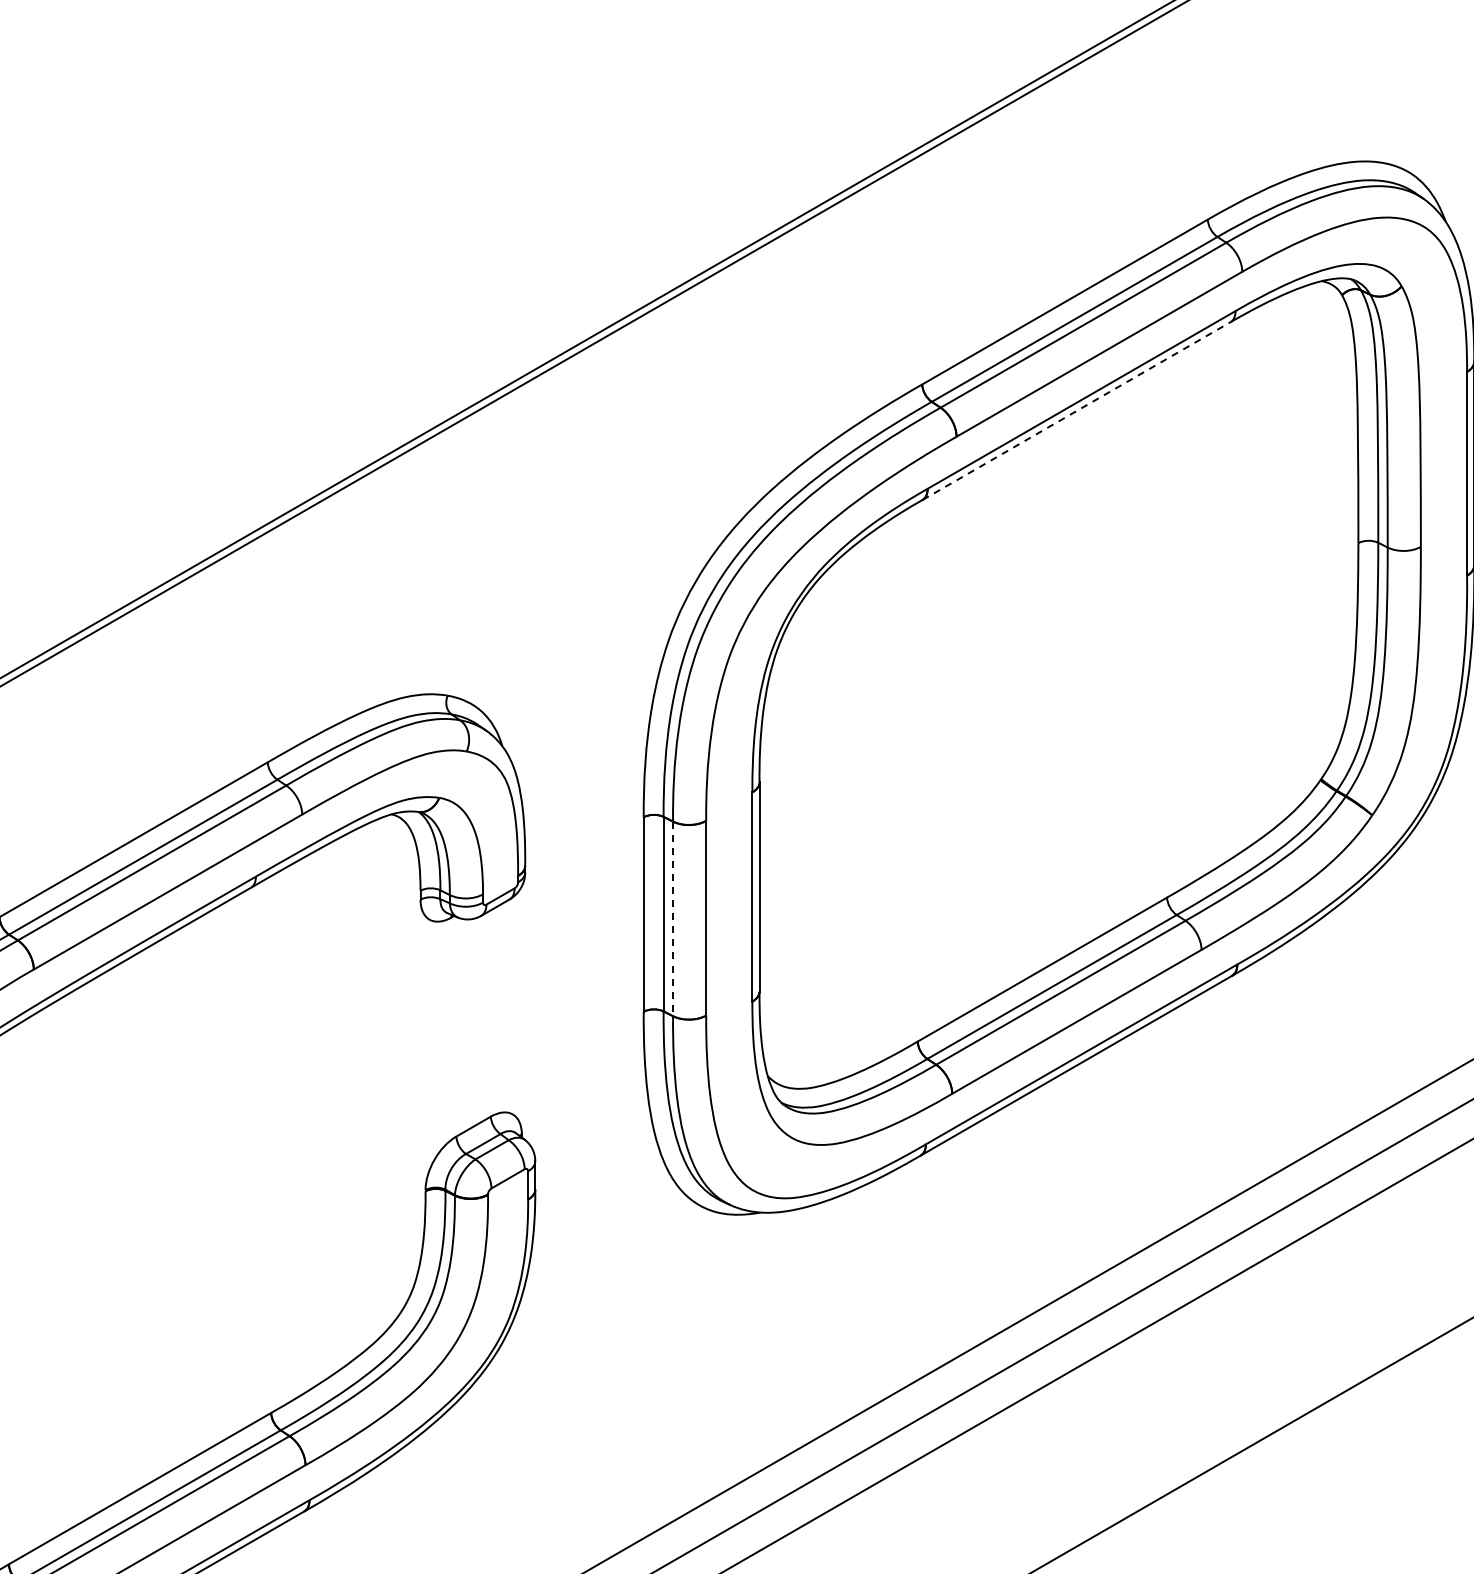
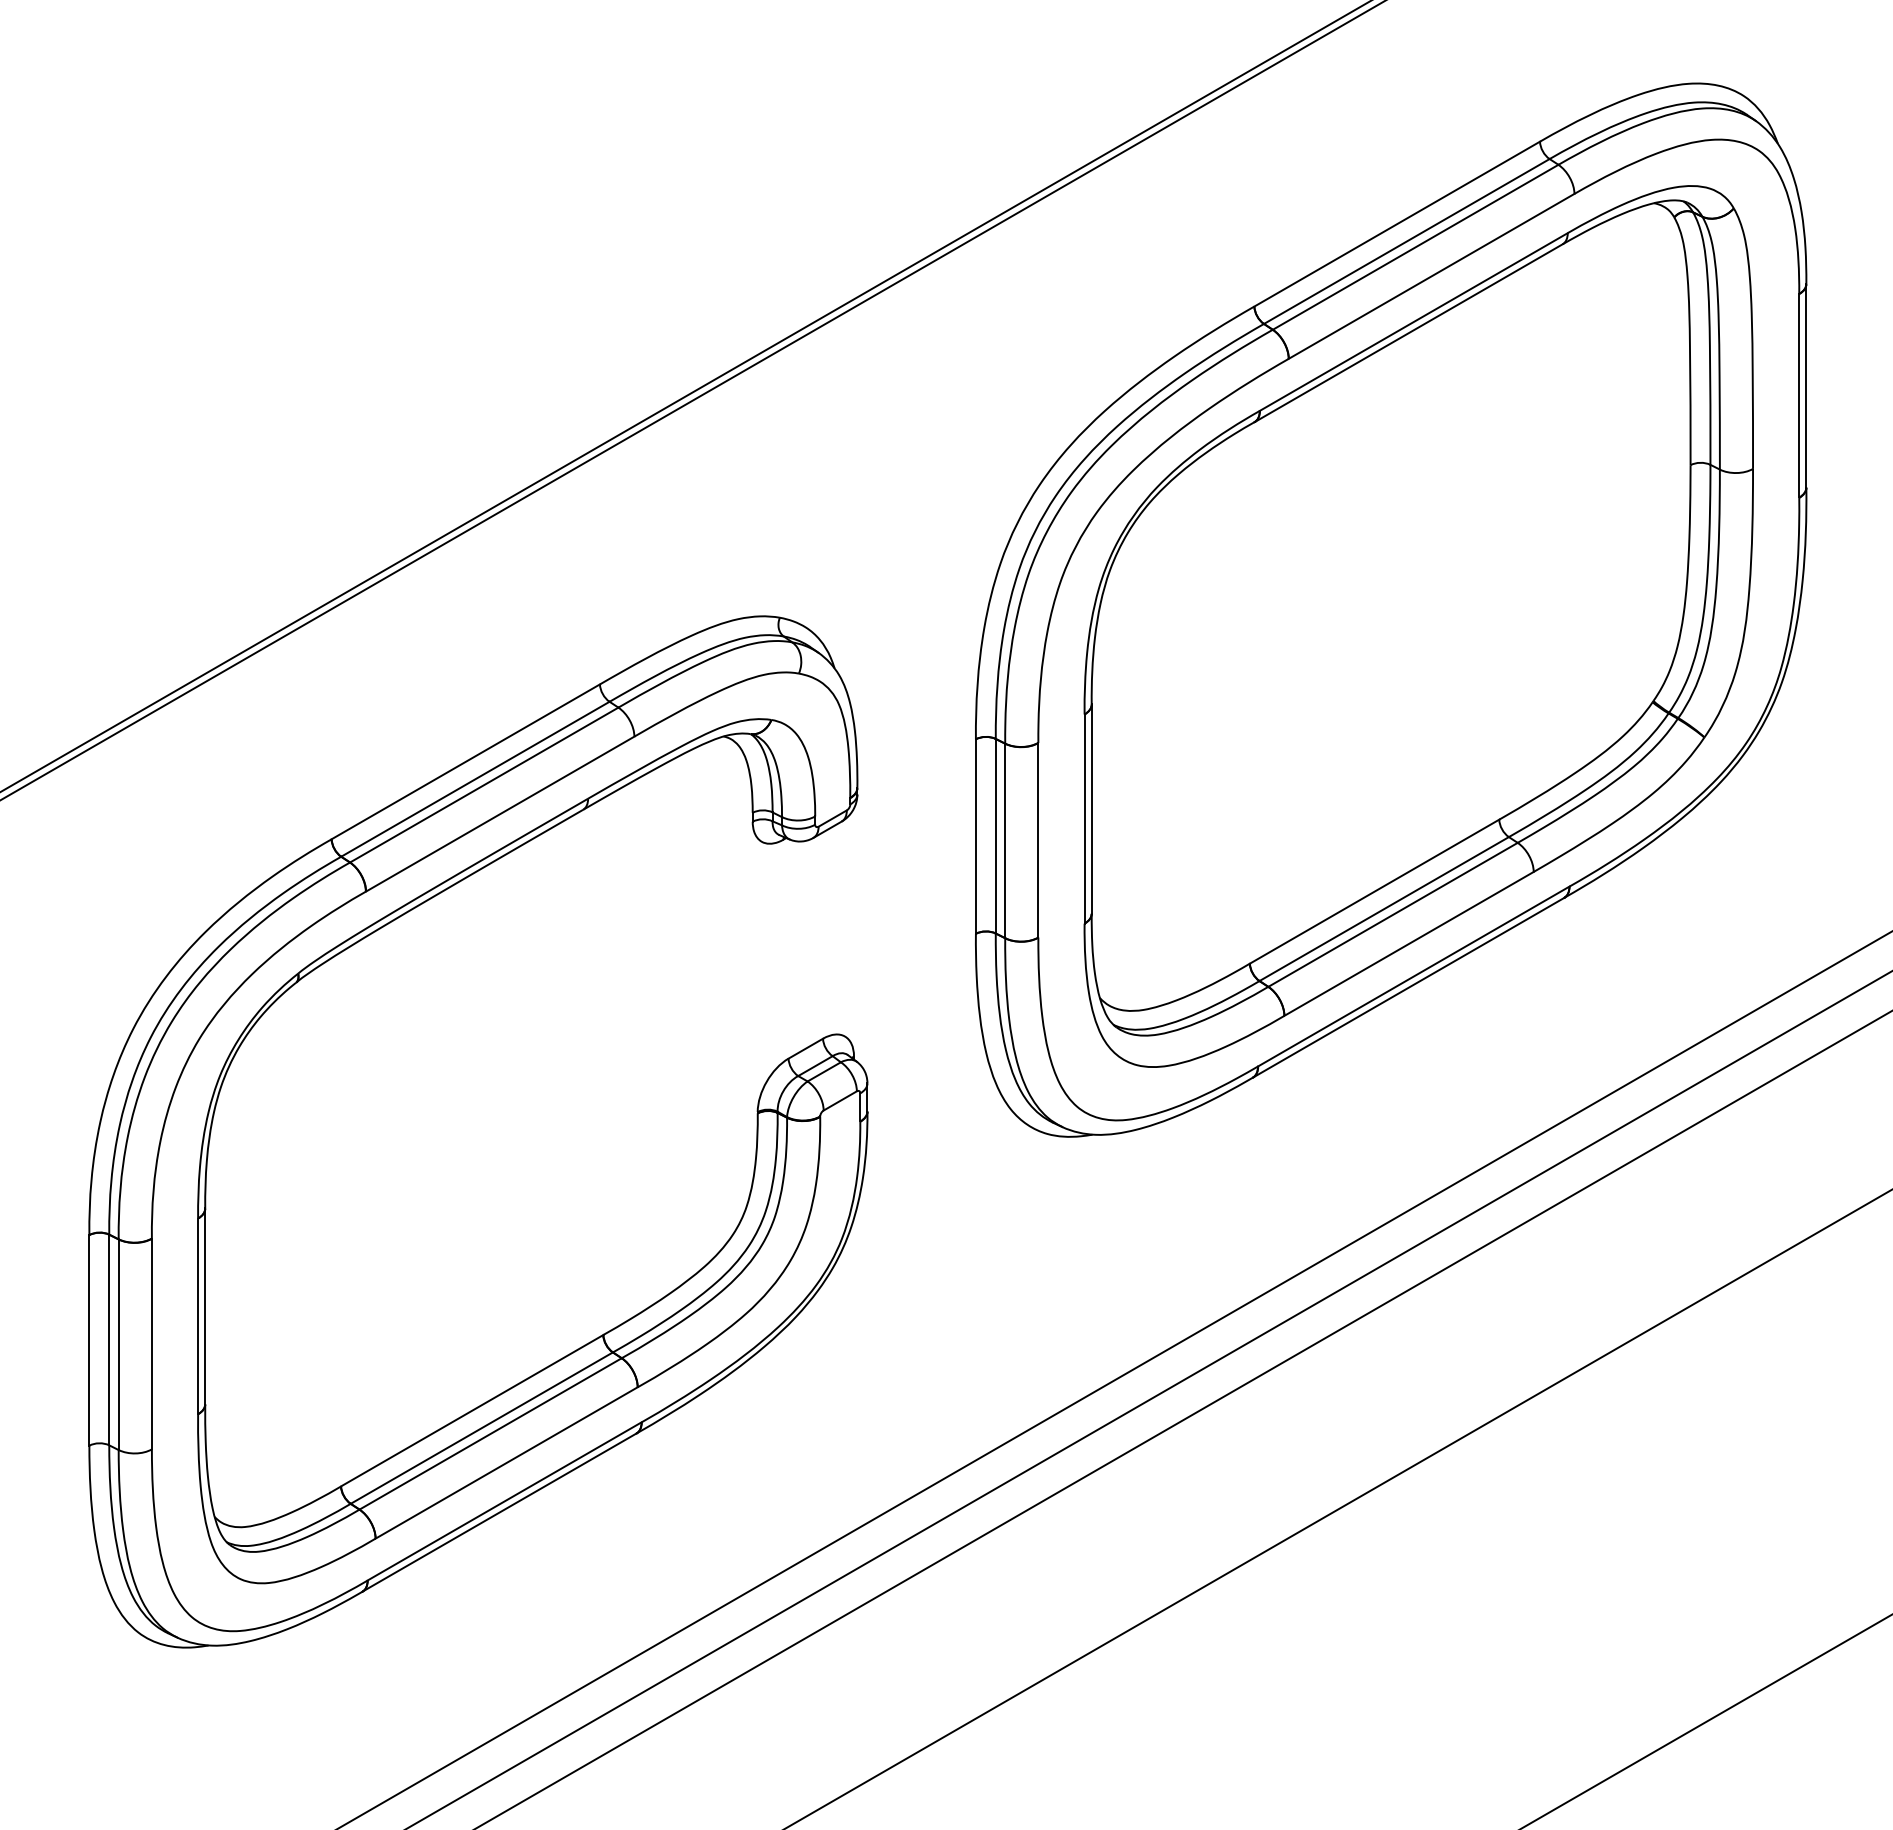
line: (1076, 411) -> (1408, 333), dashed -> solid
line: (673, 919) -> (1005, 841), dashed -> solid

